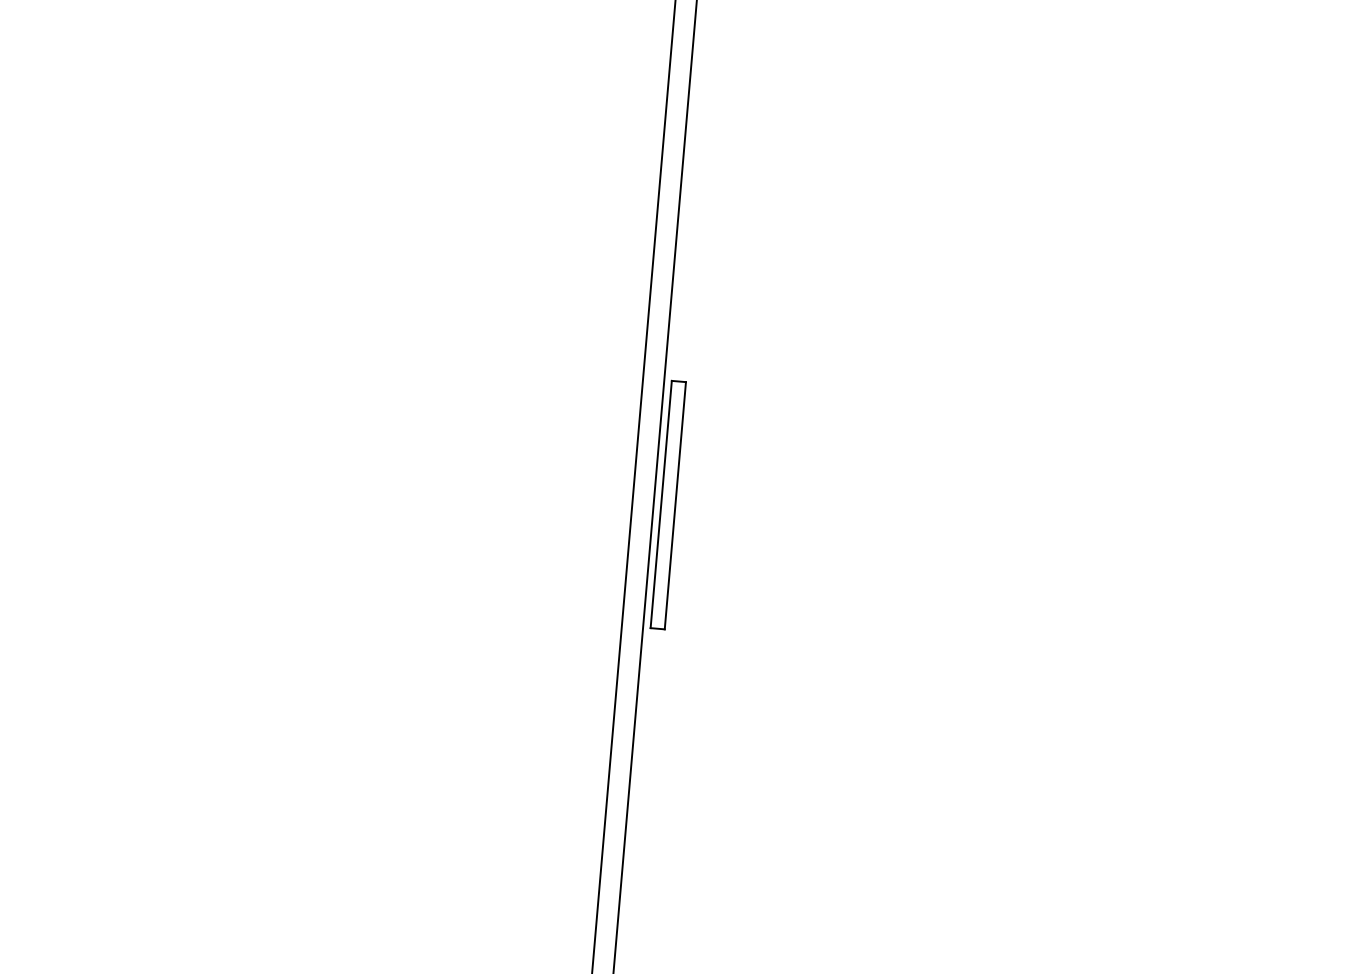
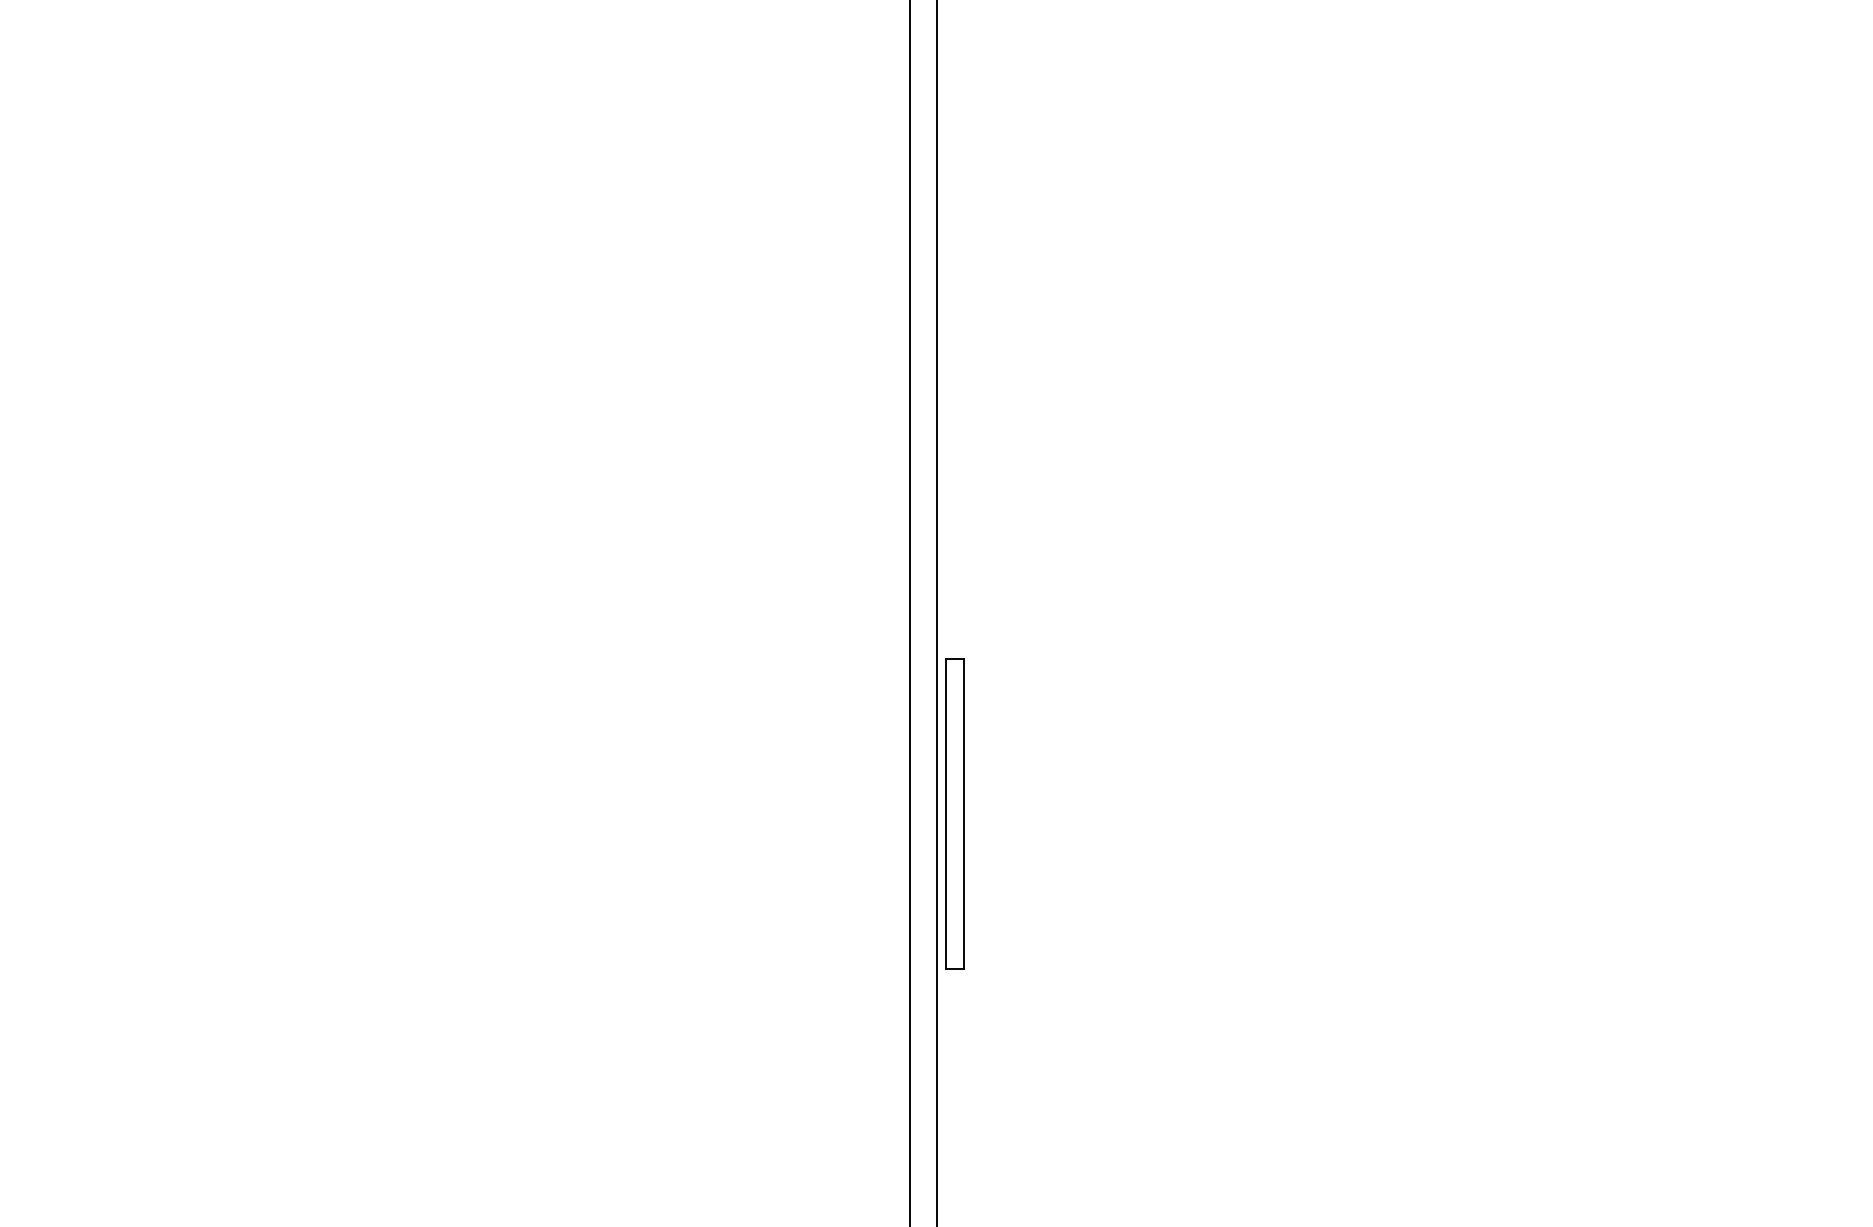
part: (667, 504) -> (954, 813), moved

